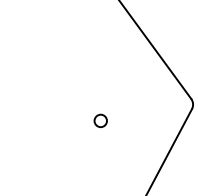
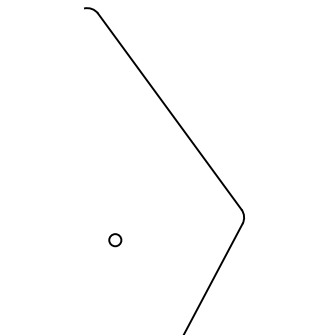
circle: (100, 120) -> (114, 239), size x0.7

